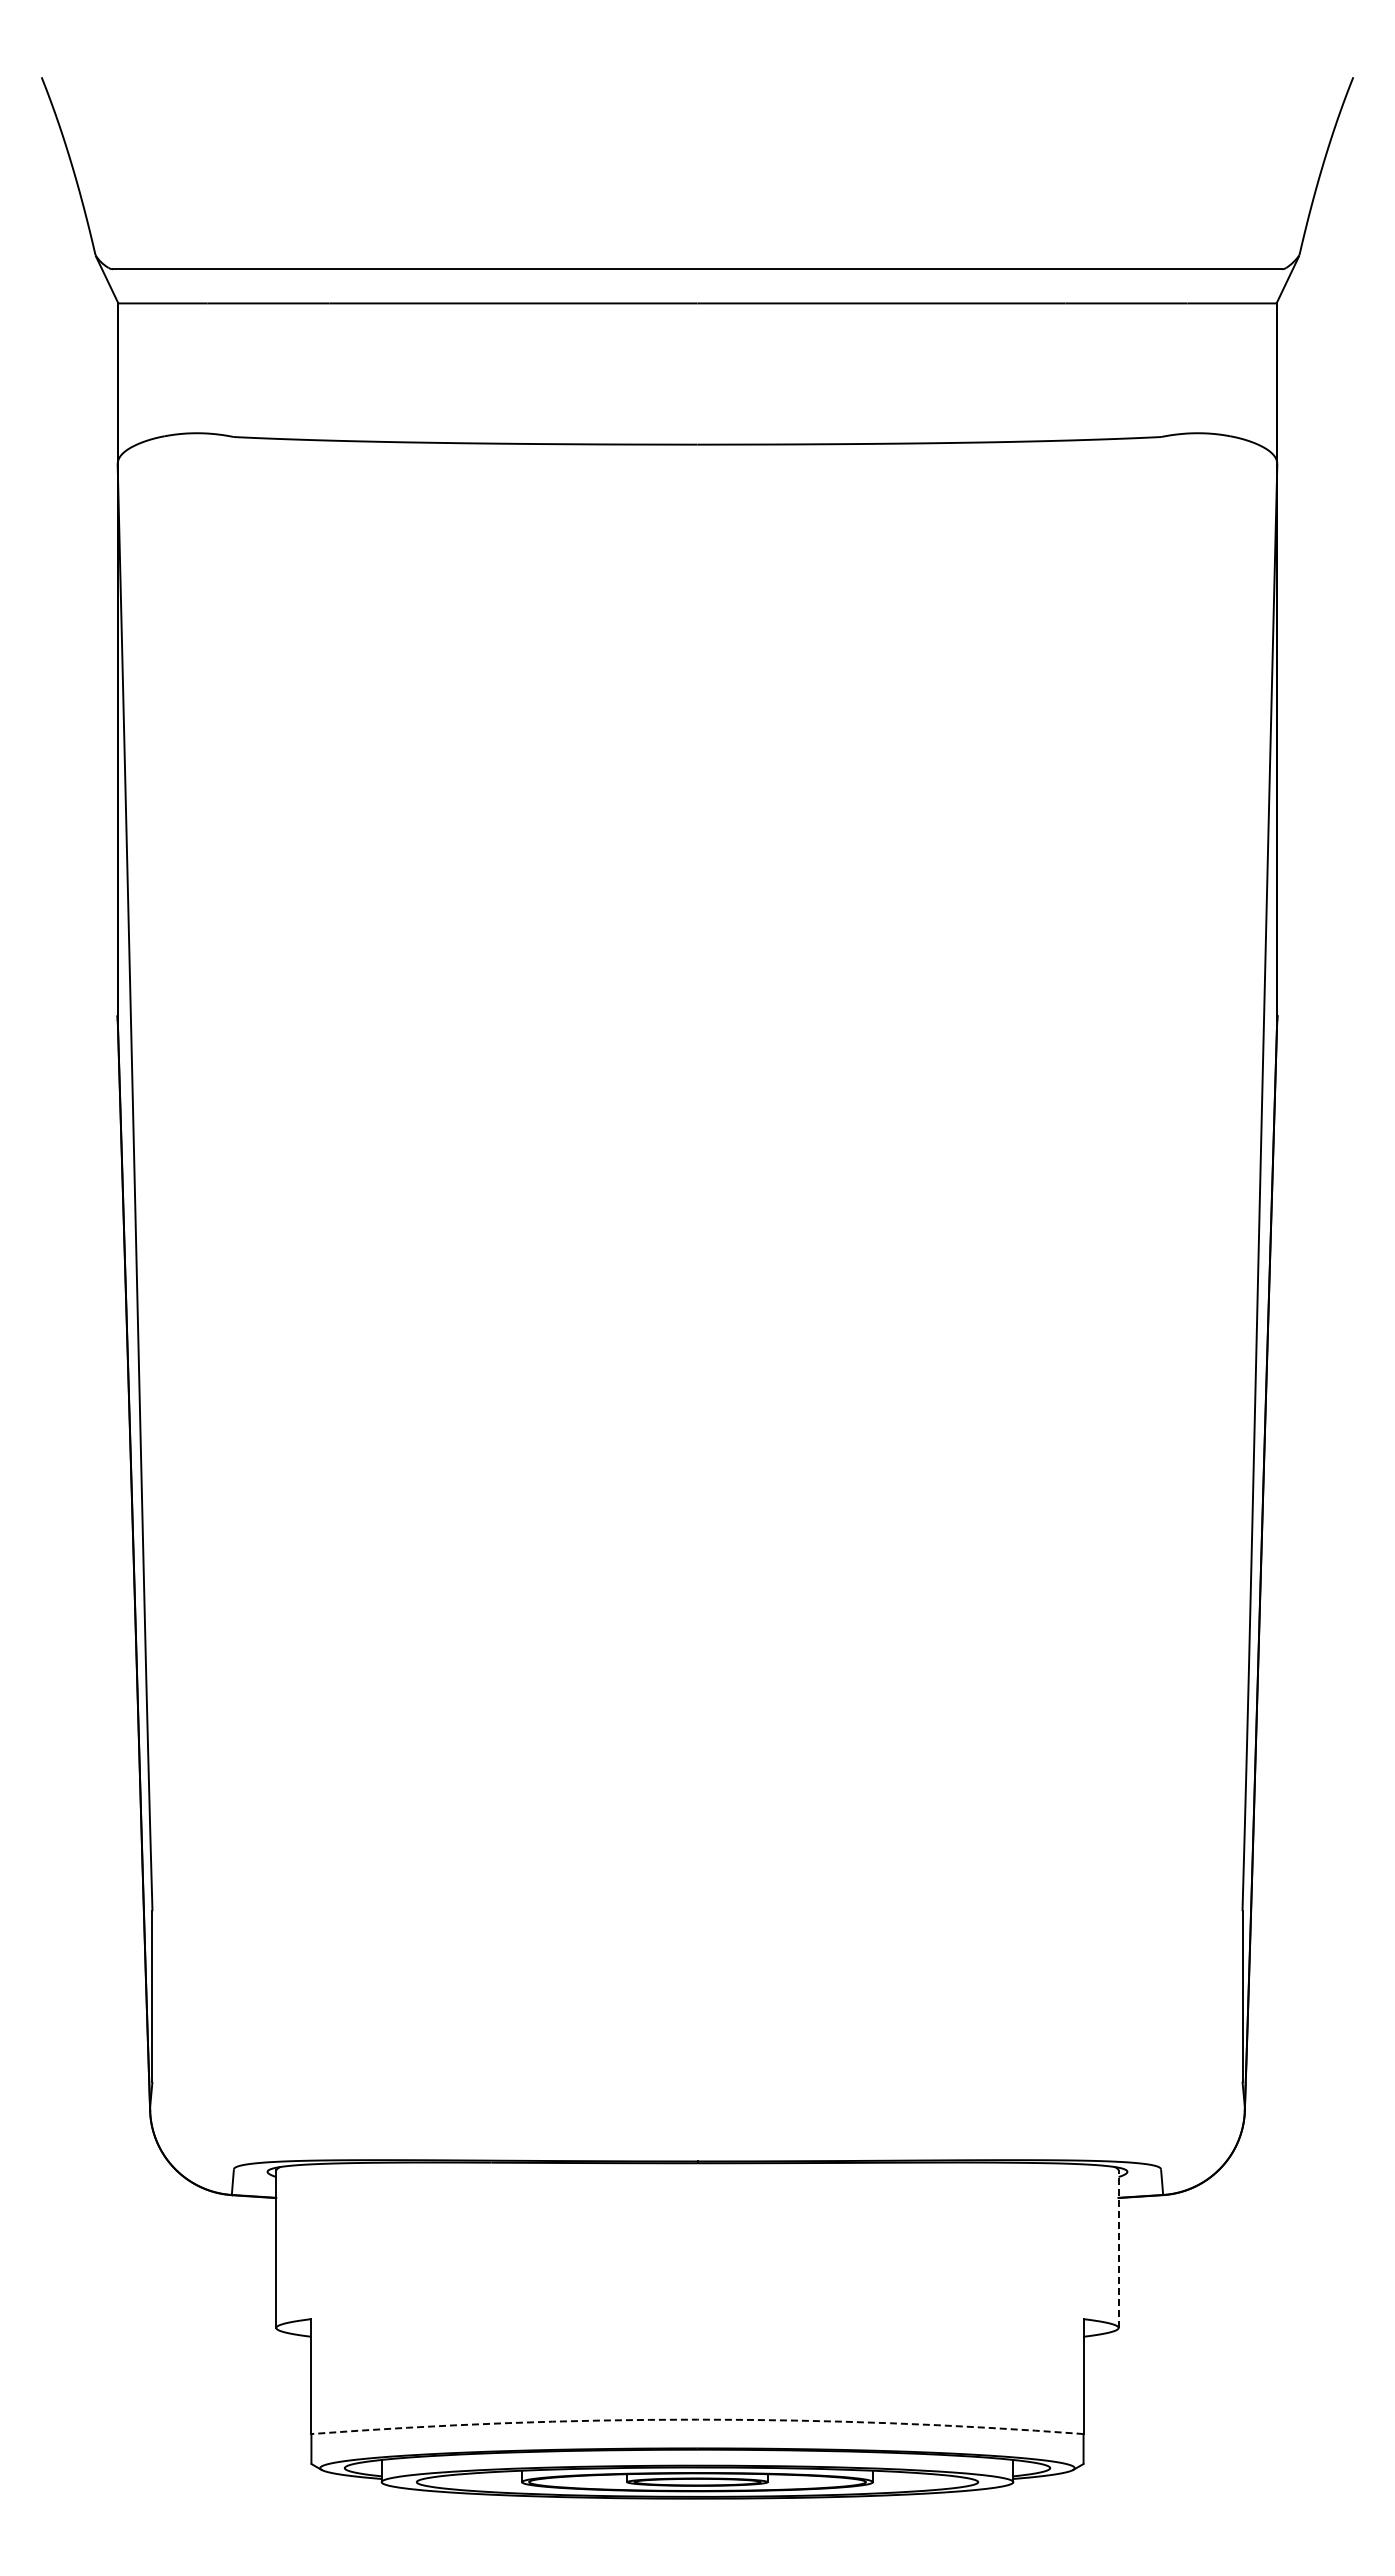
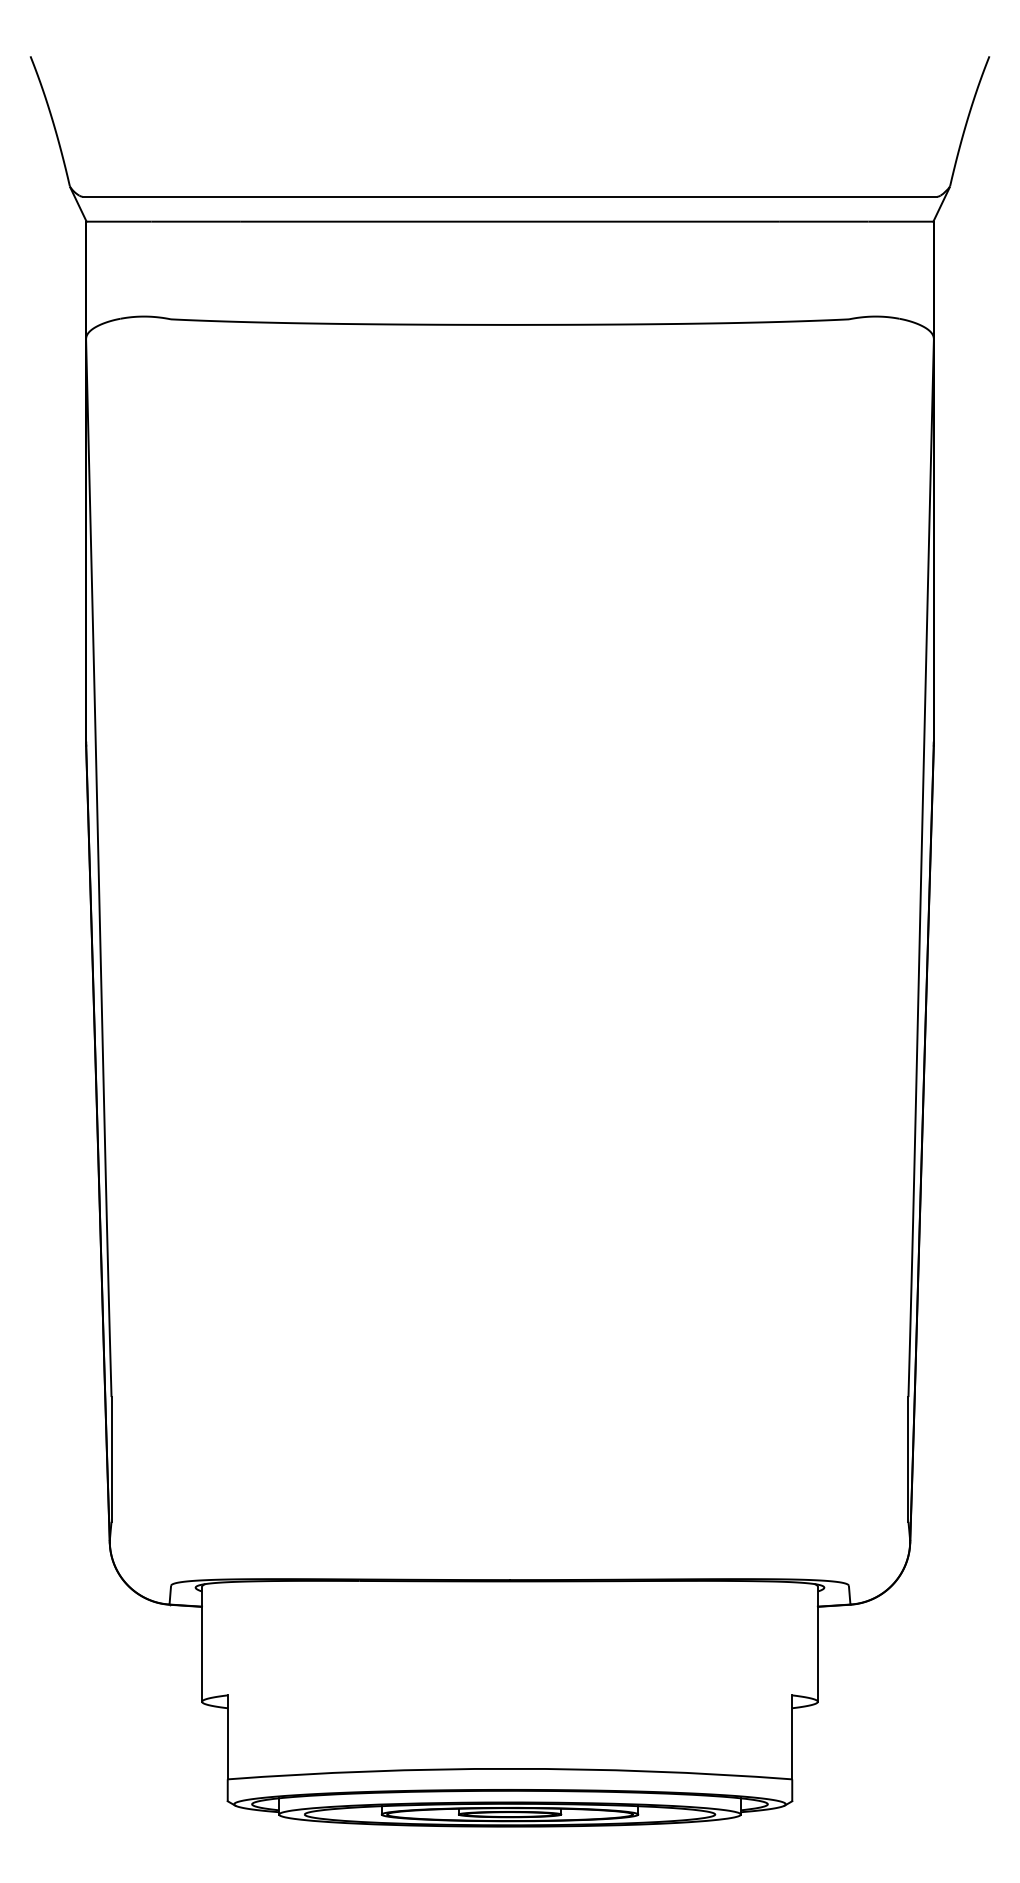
line: (1118, 2249) -> (817, 1644), dashed -> solid
arc: (697, 2419) -> (510, 1768), dashed -> solid

